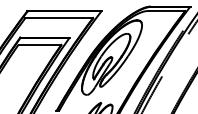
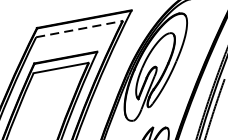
line: (59, 17) -> (79, 28), solid -> dashed

